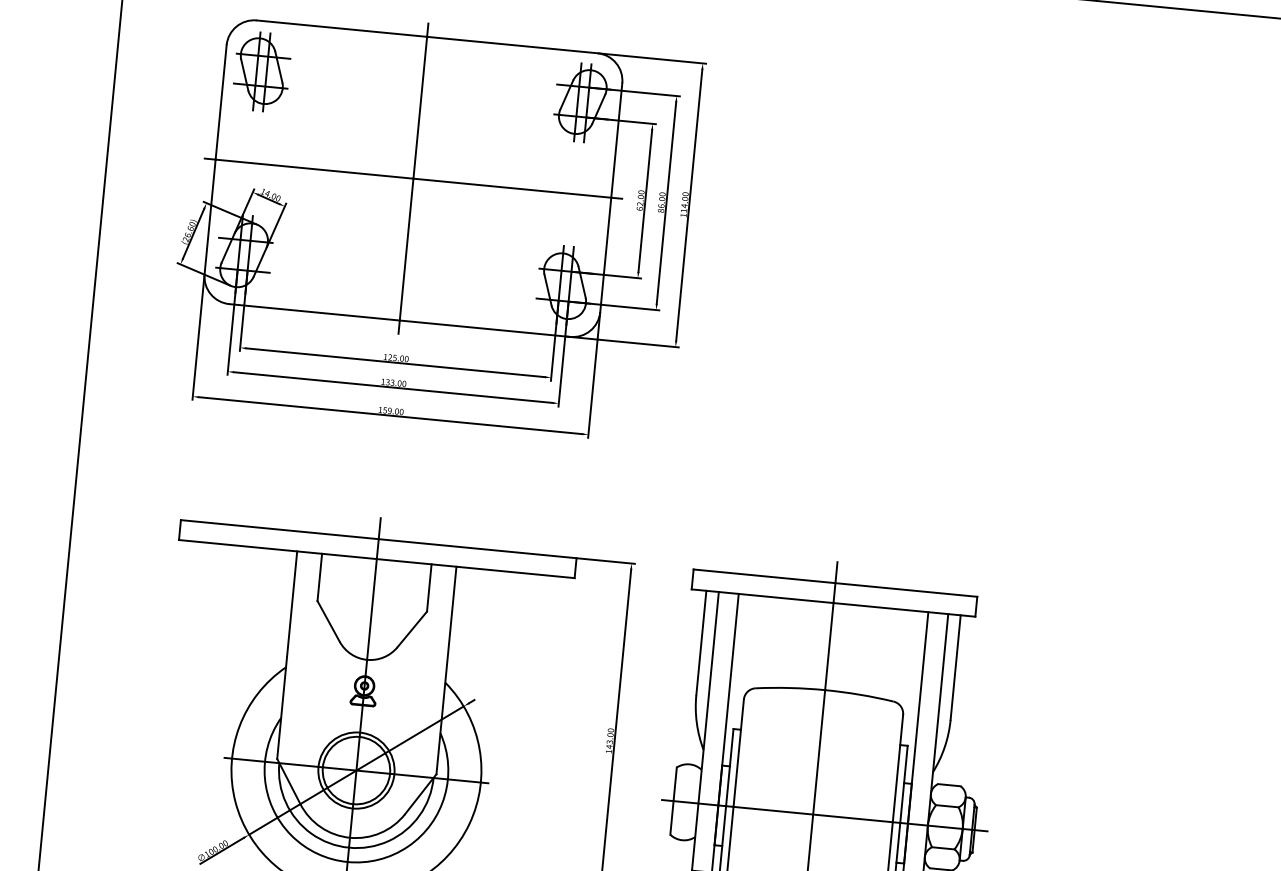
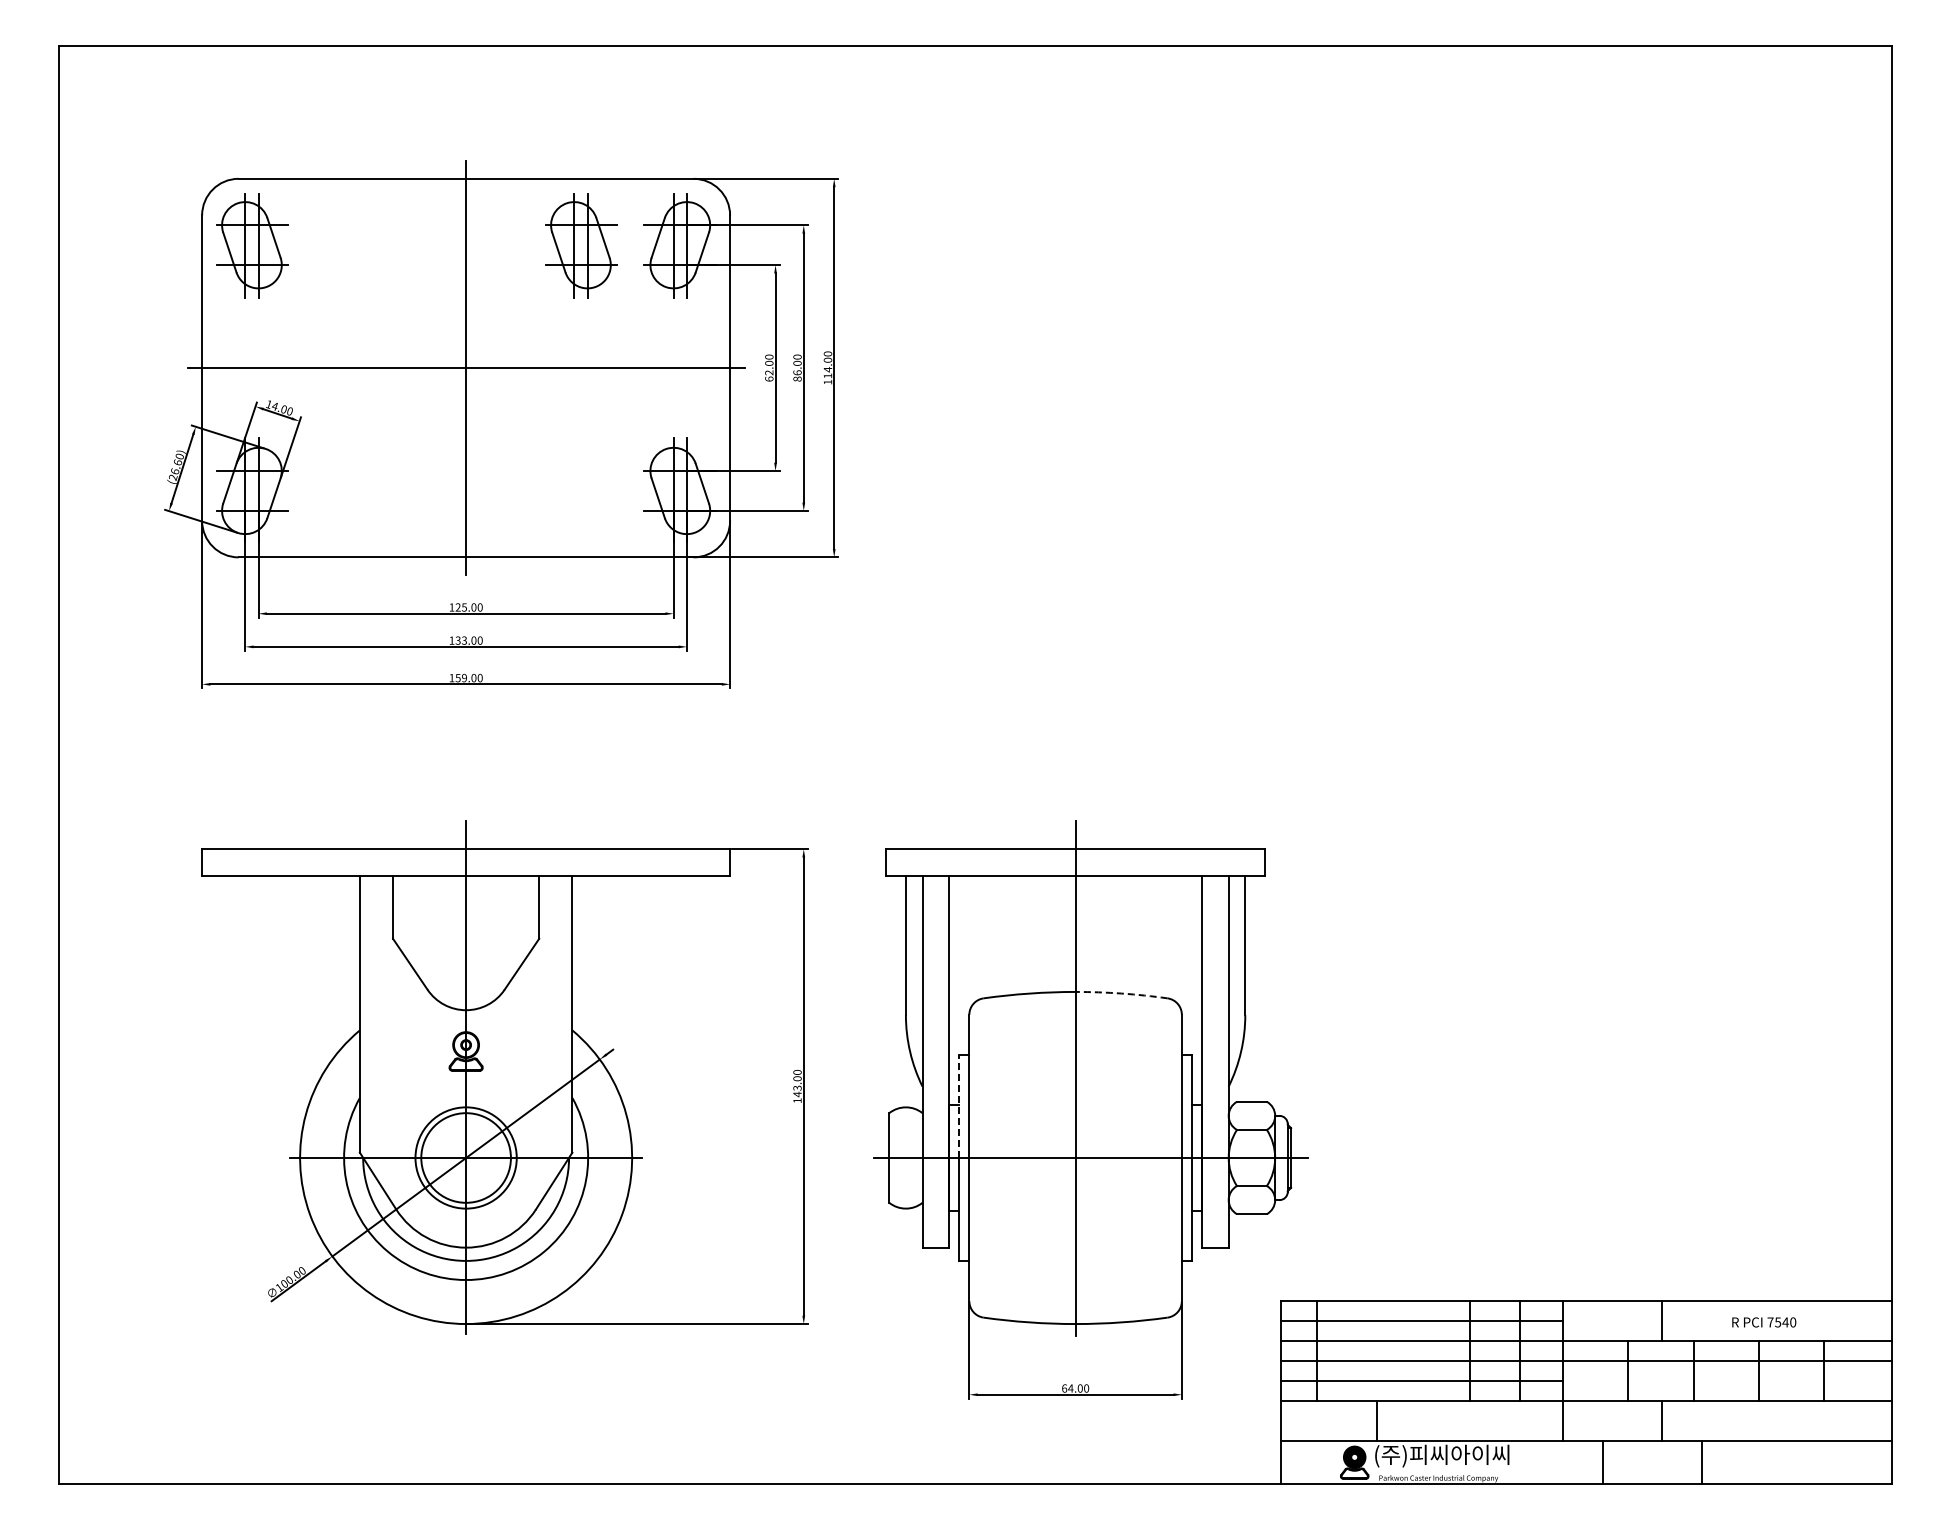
part: (508, 95) -> (581, 245), added
arc: (859, 694) -> (1121, 993), solid -> dashed
line: (729, 767) -> (959, 1106), solid -> dashed

